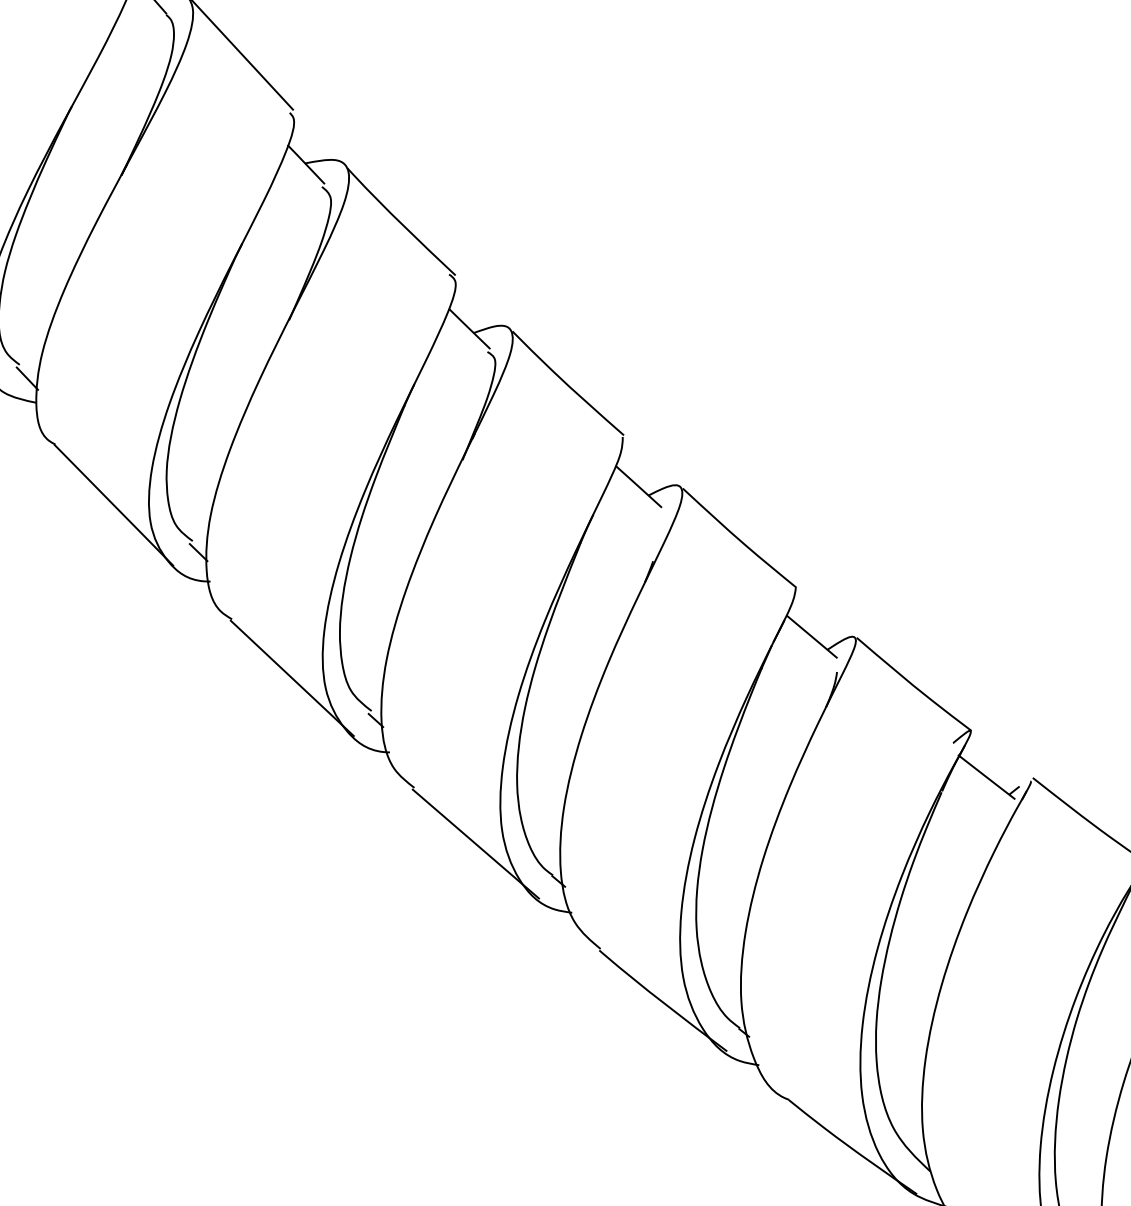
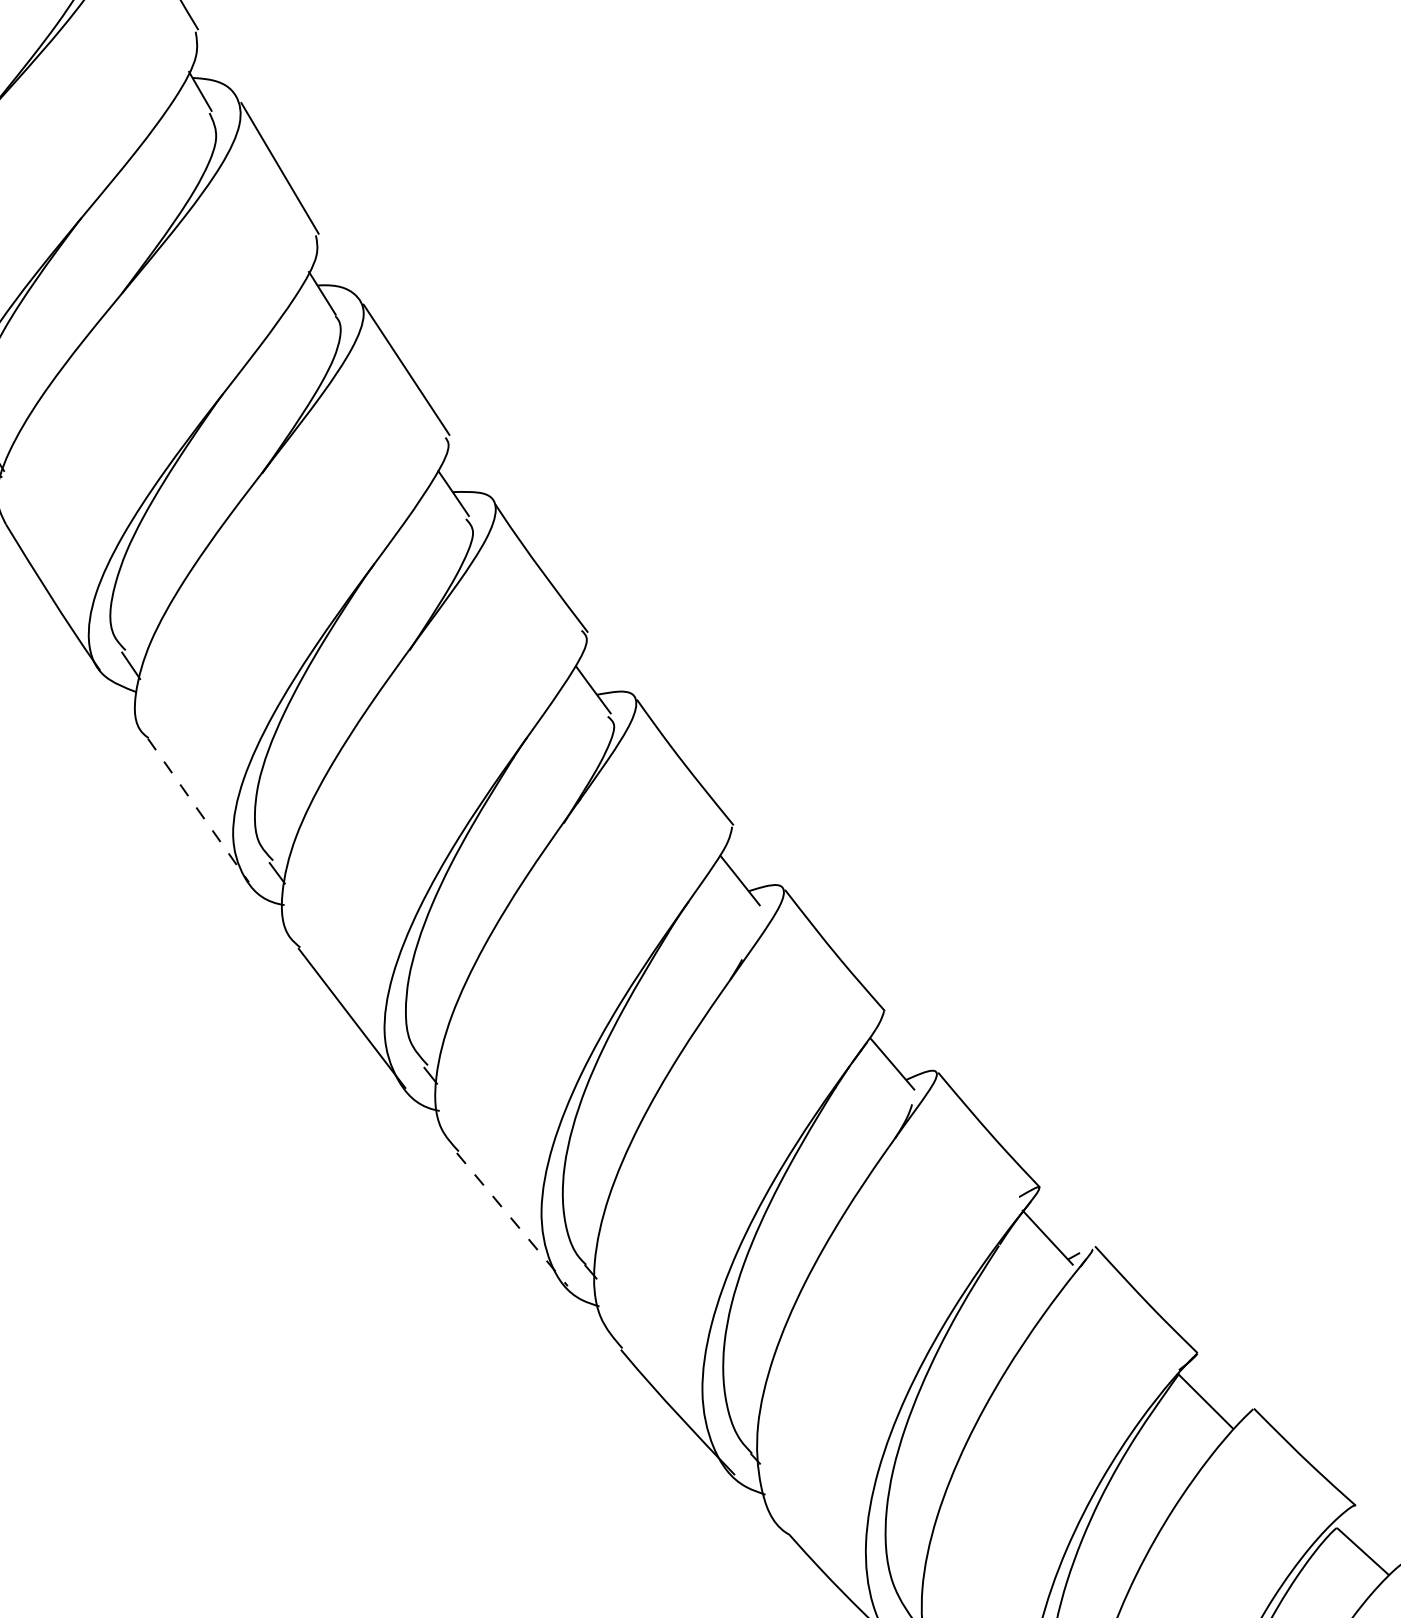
line: (114, 505) -> (198, 810), solid -> dashed
line: (476, 843) -> (512, 1219), solid -> dashed

